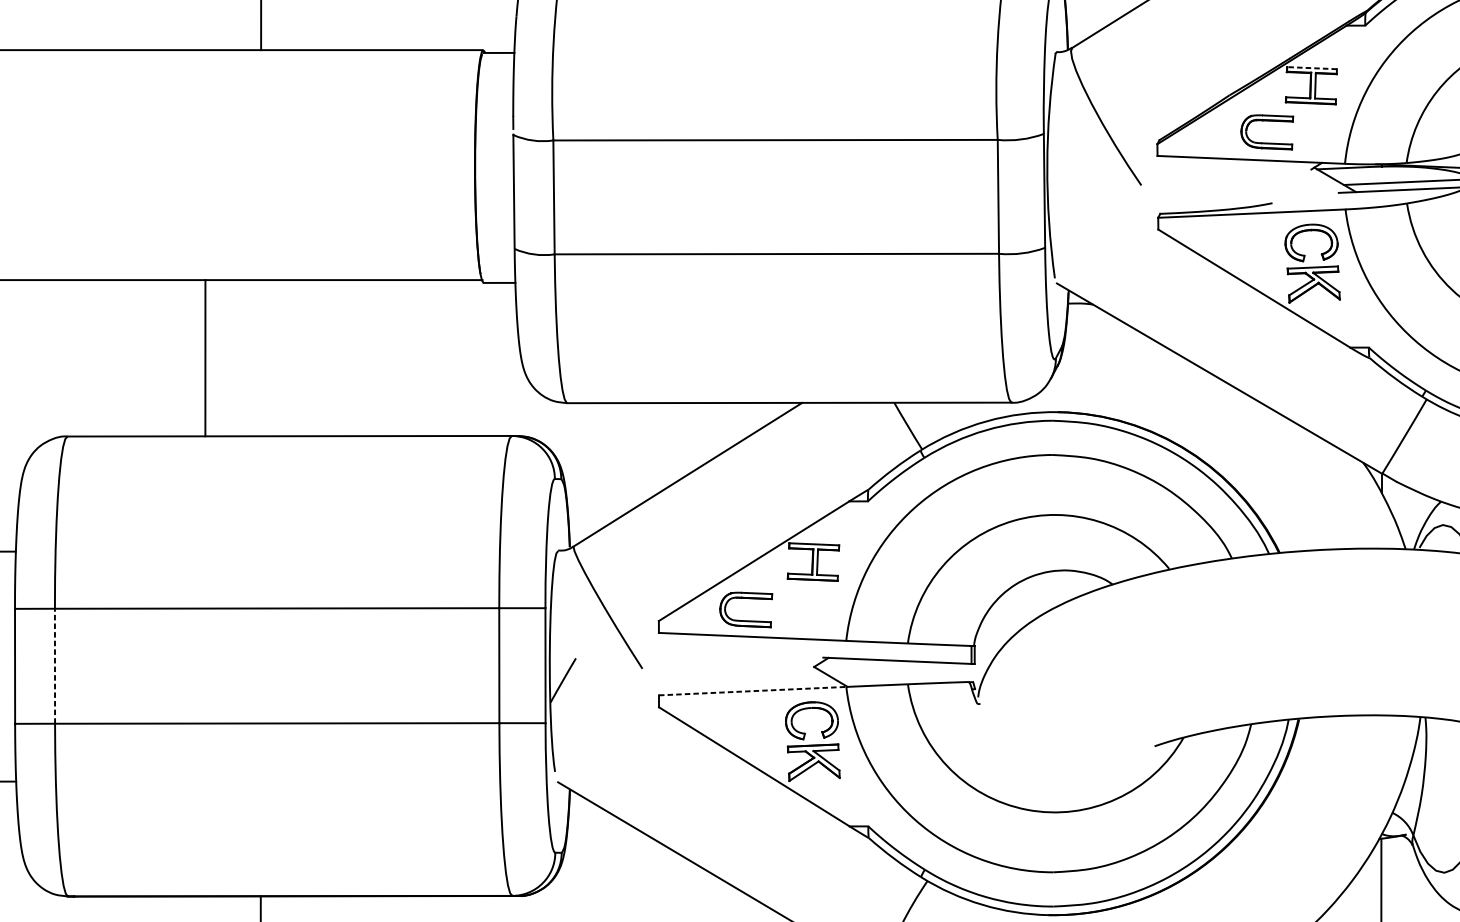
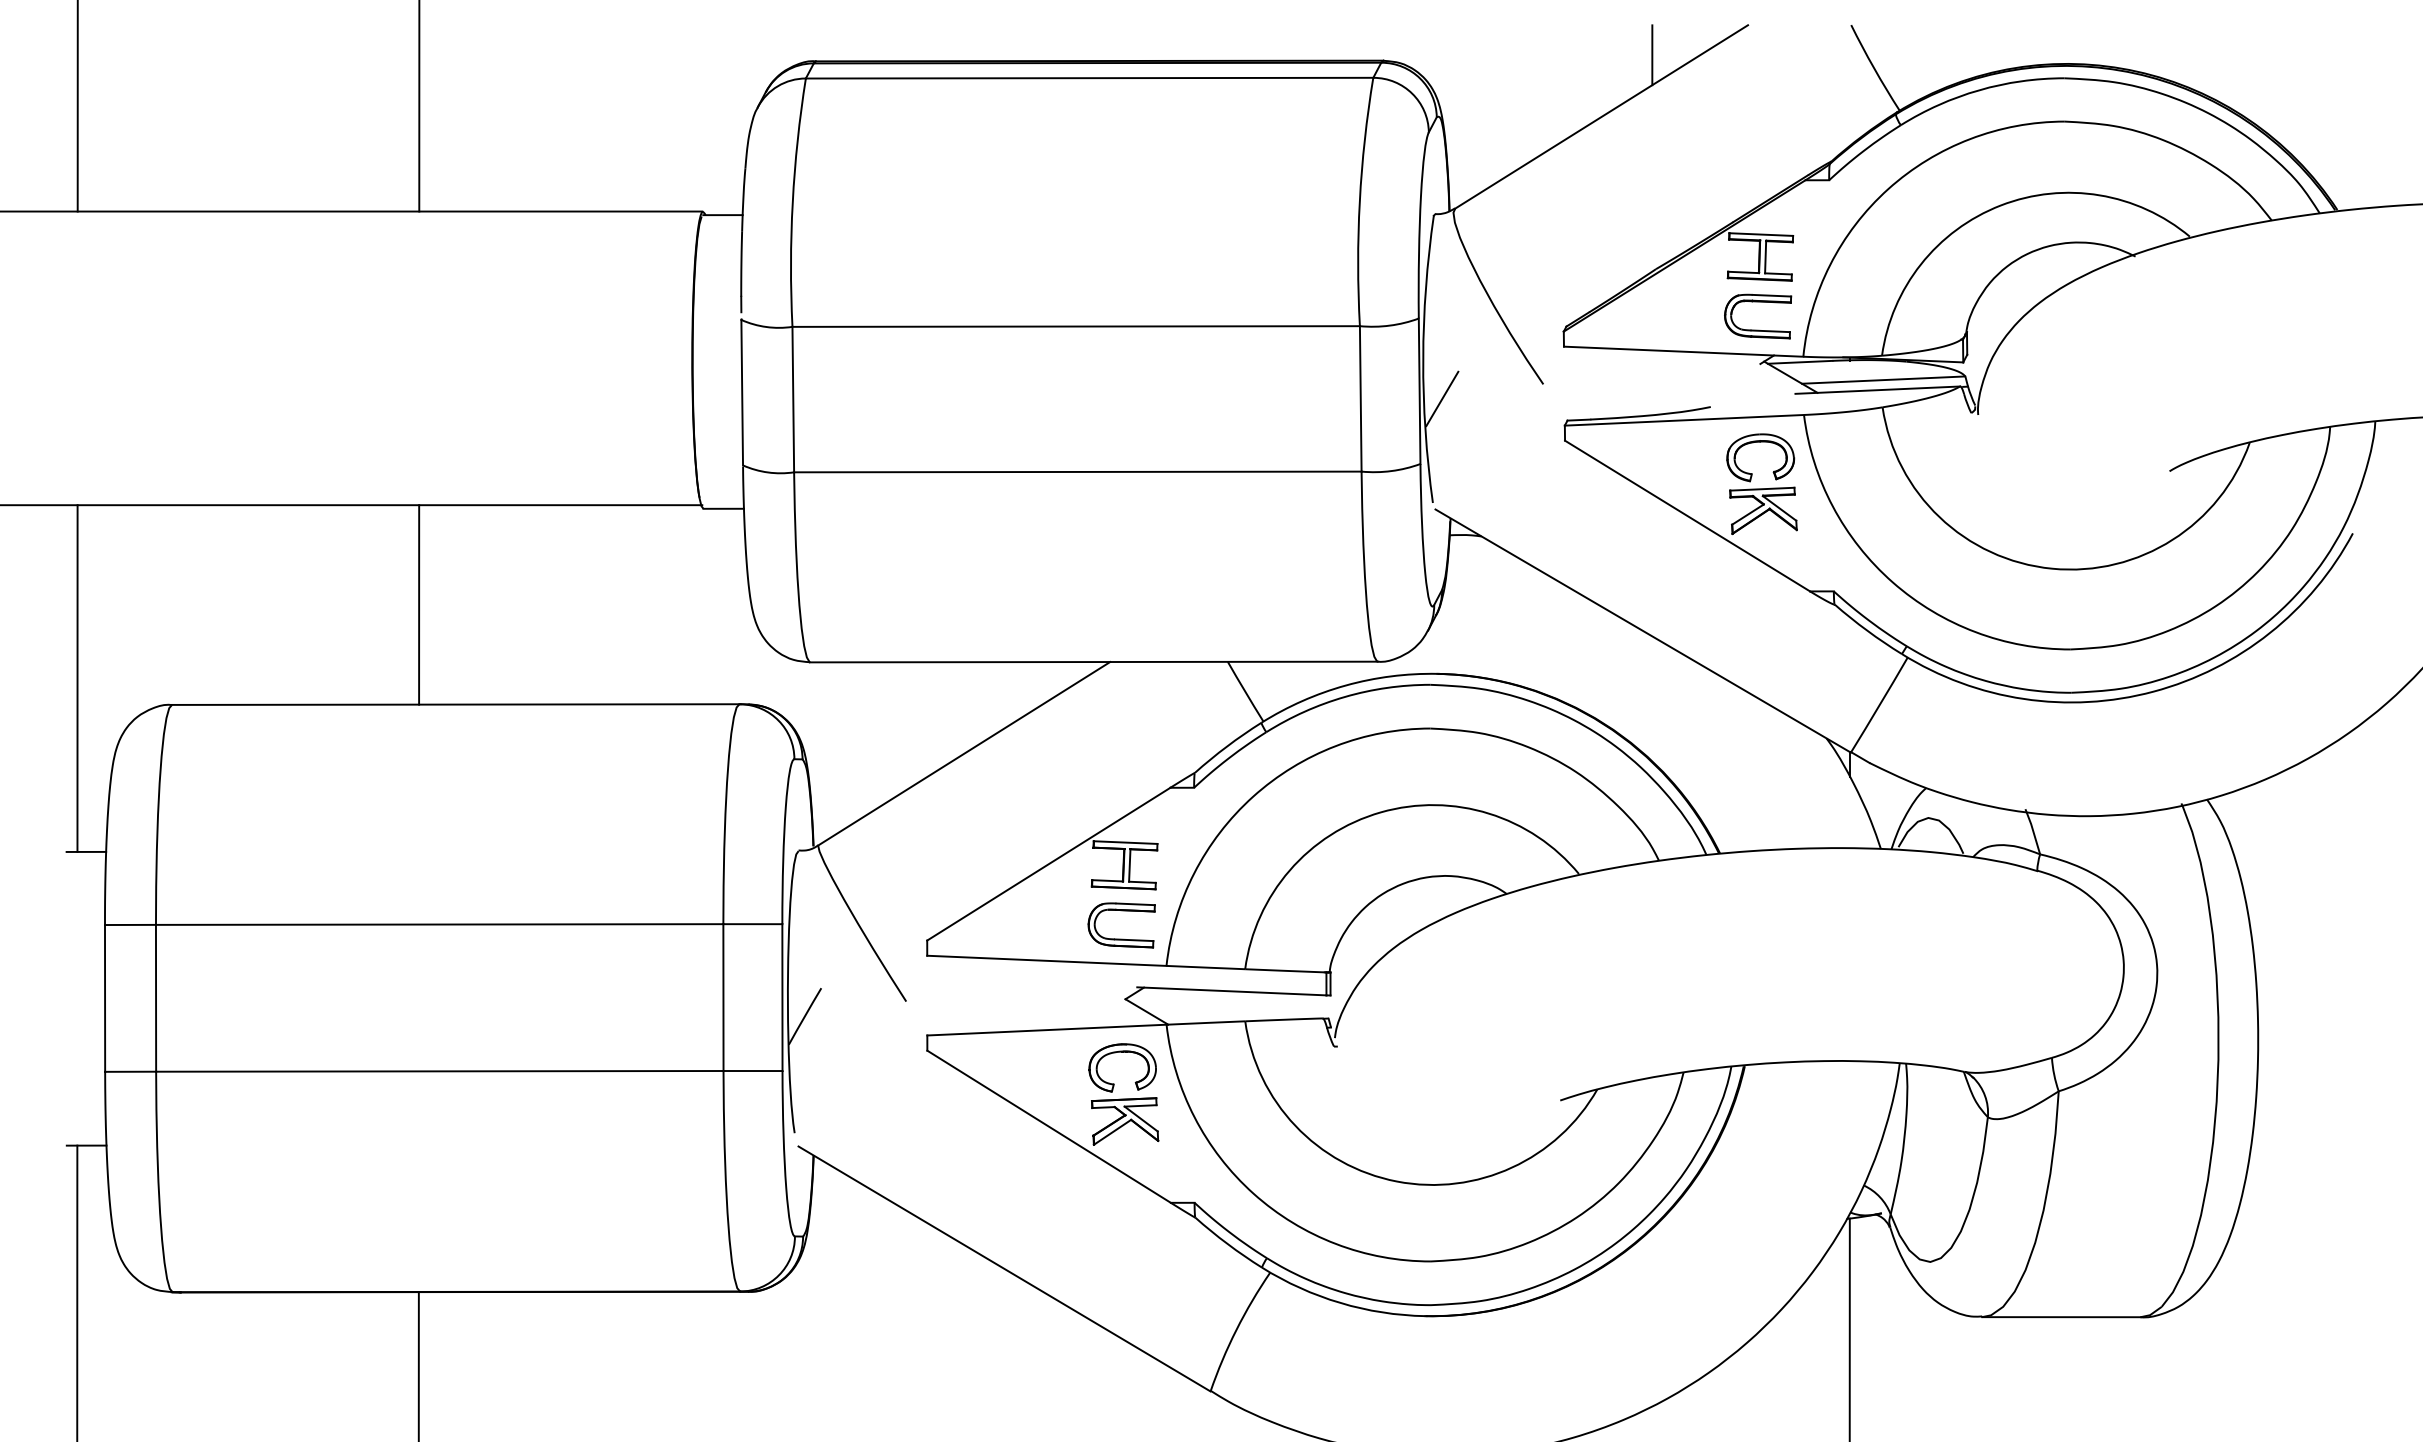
line: (1312, 68) -> (1761, 234), dashed -> solid
part: (1267, 142) -> (1758, 329), moved
line: (1062, 196) -> (1442, 398), added
line: (205, 357) -> (419, 604), moved
part: (746, 620) -> (1121, 938), moved
line: (55, 665) -> (156, 997), dashed -> solid
line: (752, 691) -> (1046, 1030), dashed -> solid

